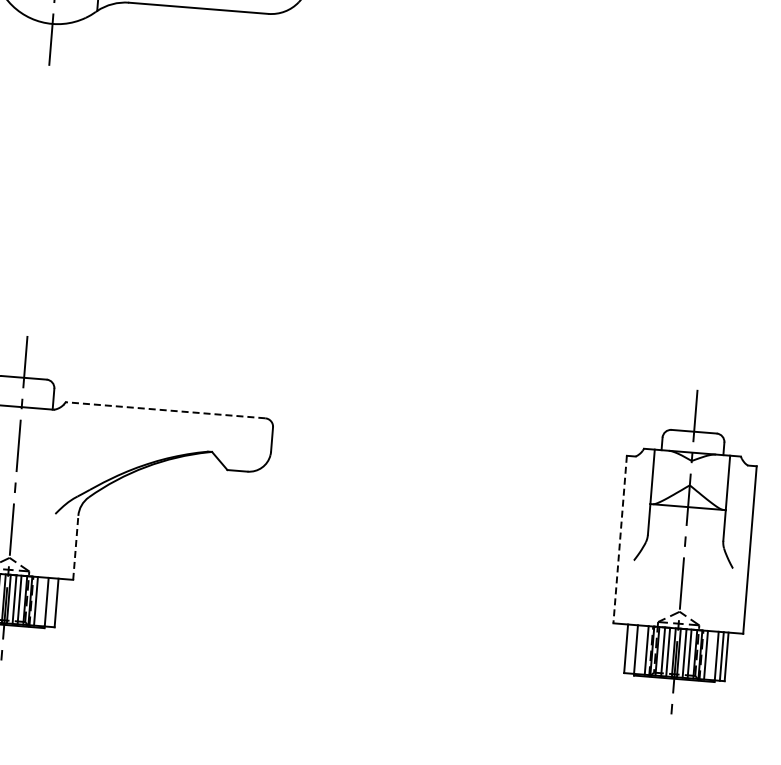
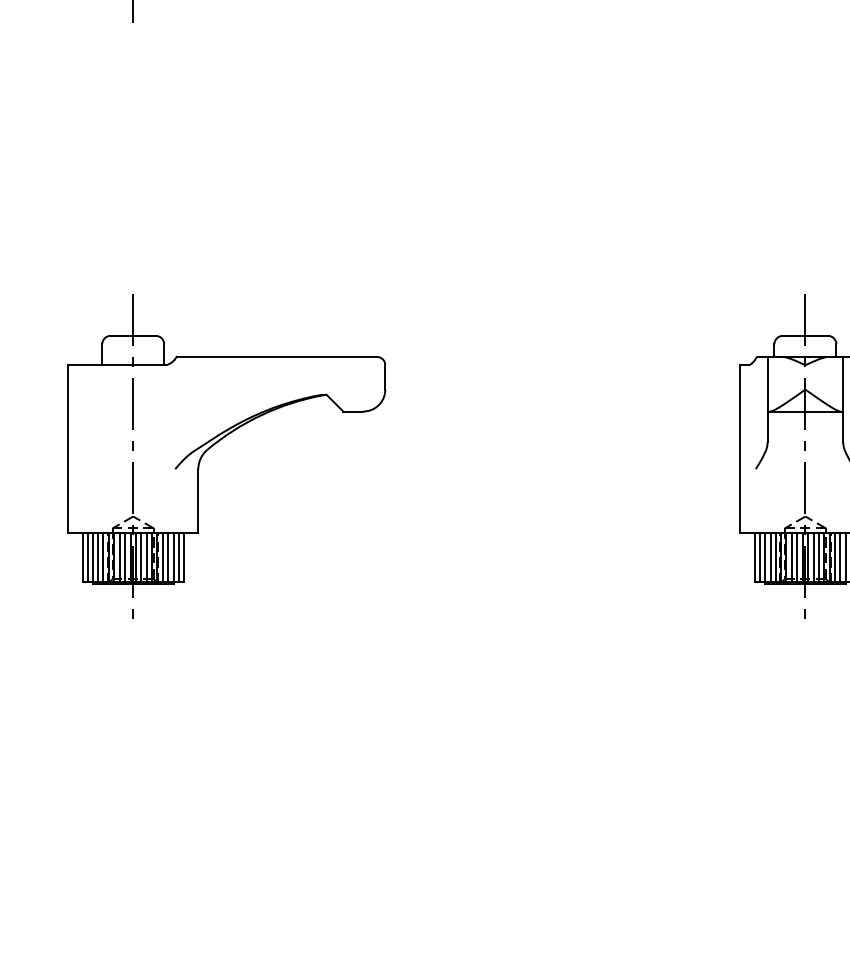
line: (165, 409) -> (276, 356), dashed -> solid
line: (620, 539) -> (740, 449), dashed -> solid
line: (75, 547) -> (198, 500), dashed -> solid
line: (41, 601) -> (168, 557), added
line: (51, 602) -> (178, 557), added
line: (630, 648) -> (759, 557), added
line: (641, 649) -> (770, 557), added
line: (711, 655) -> (840, 557), added

